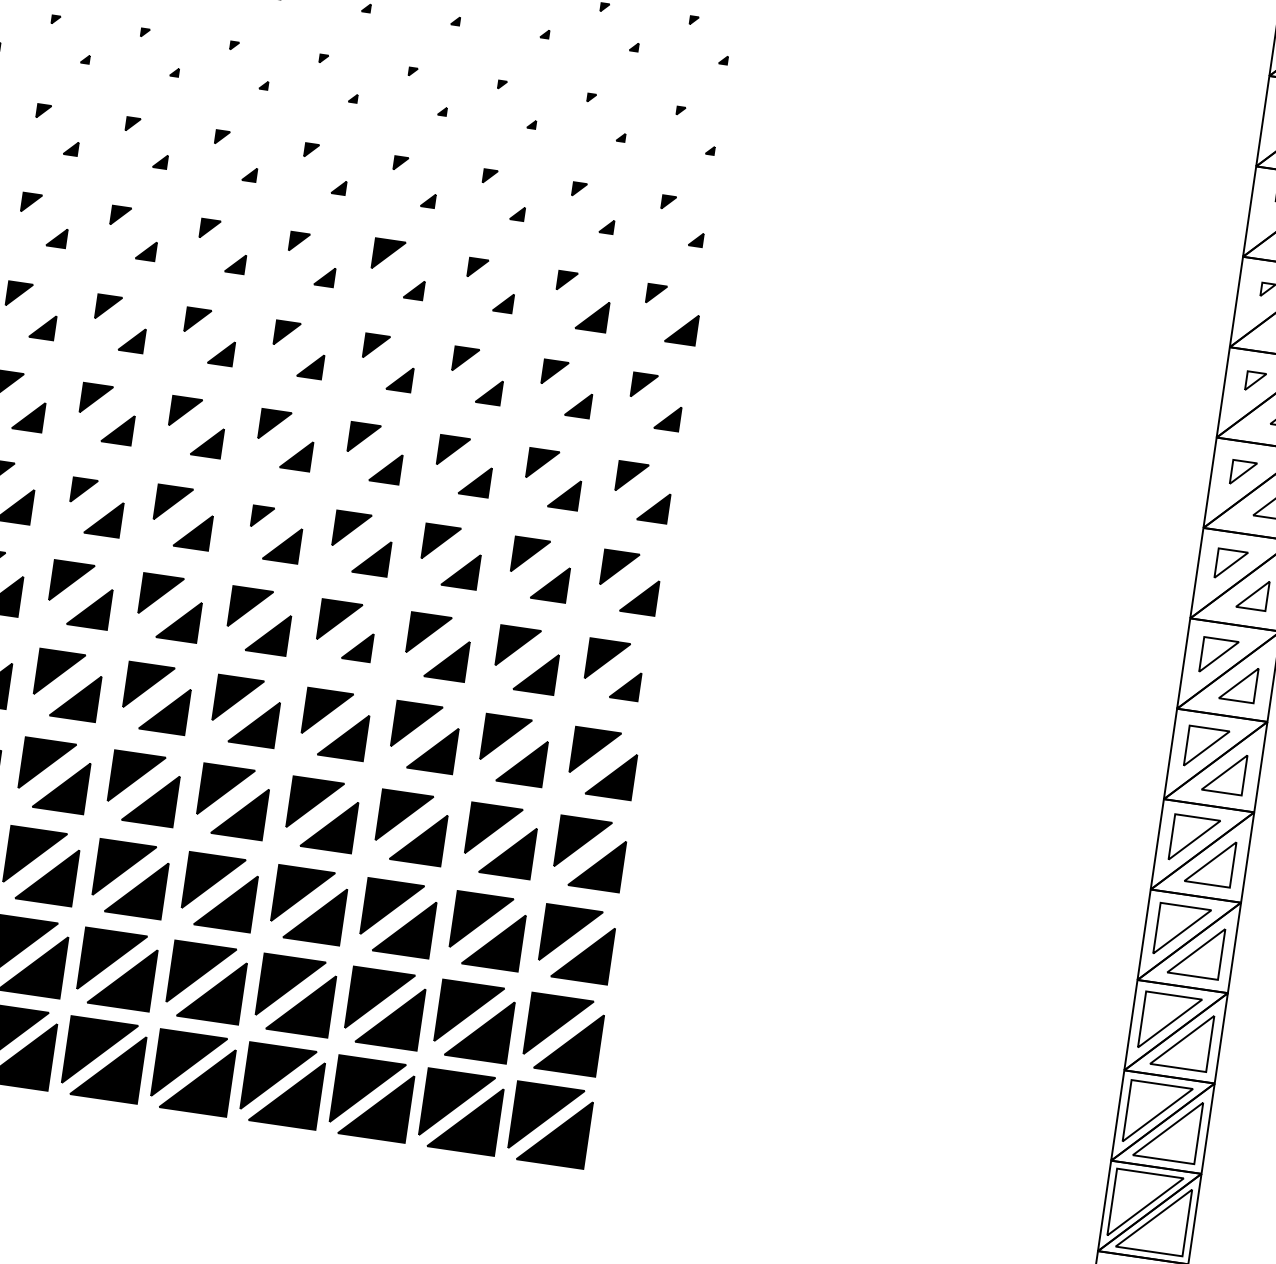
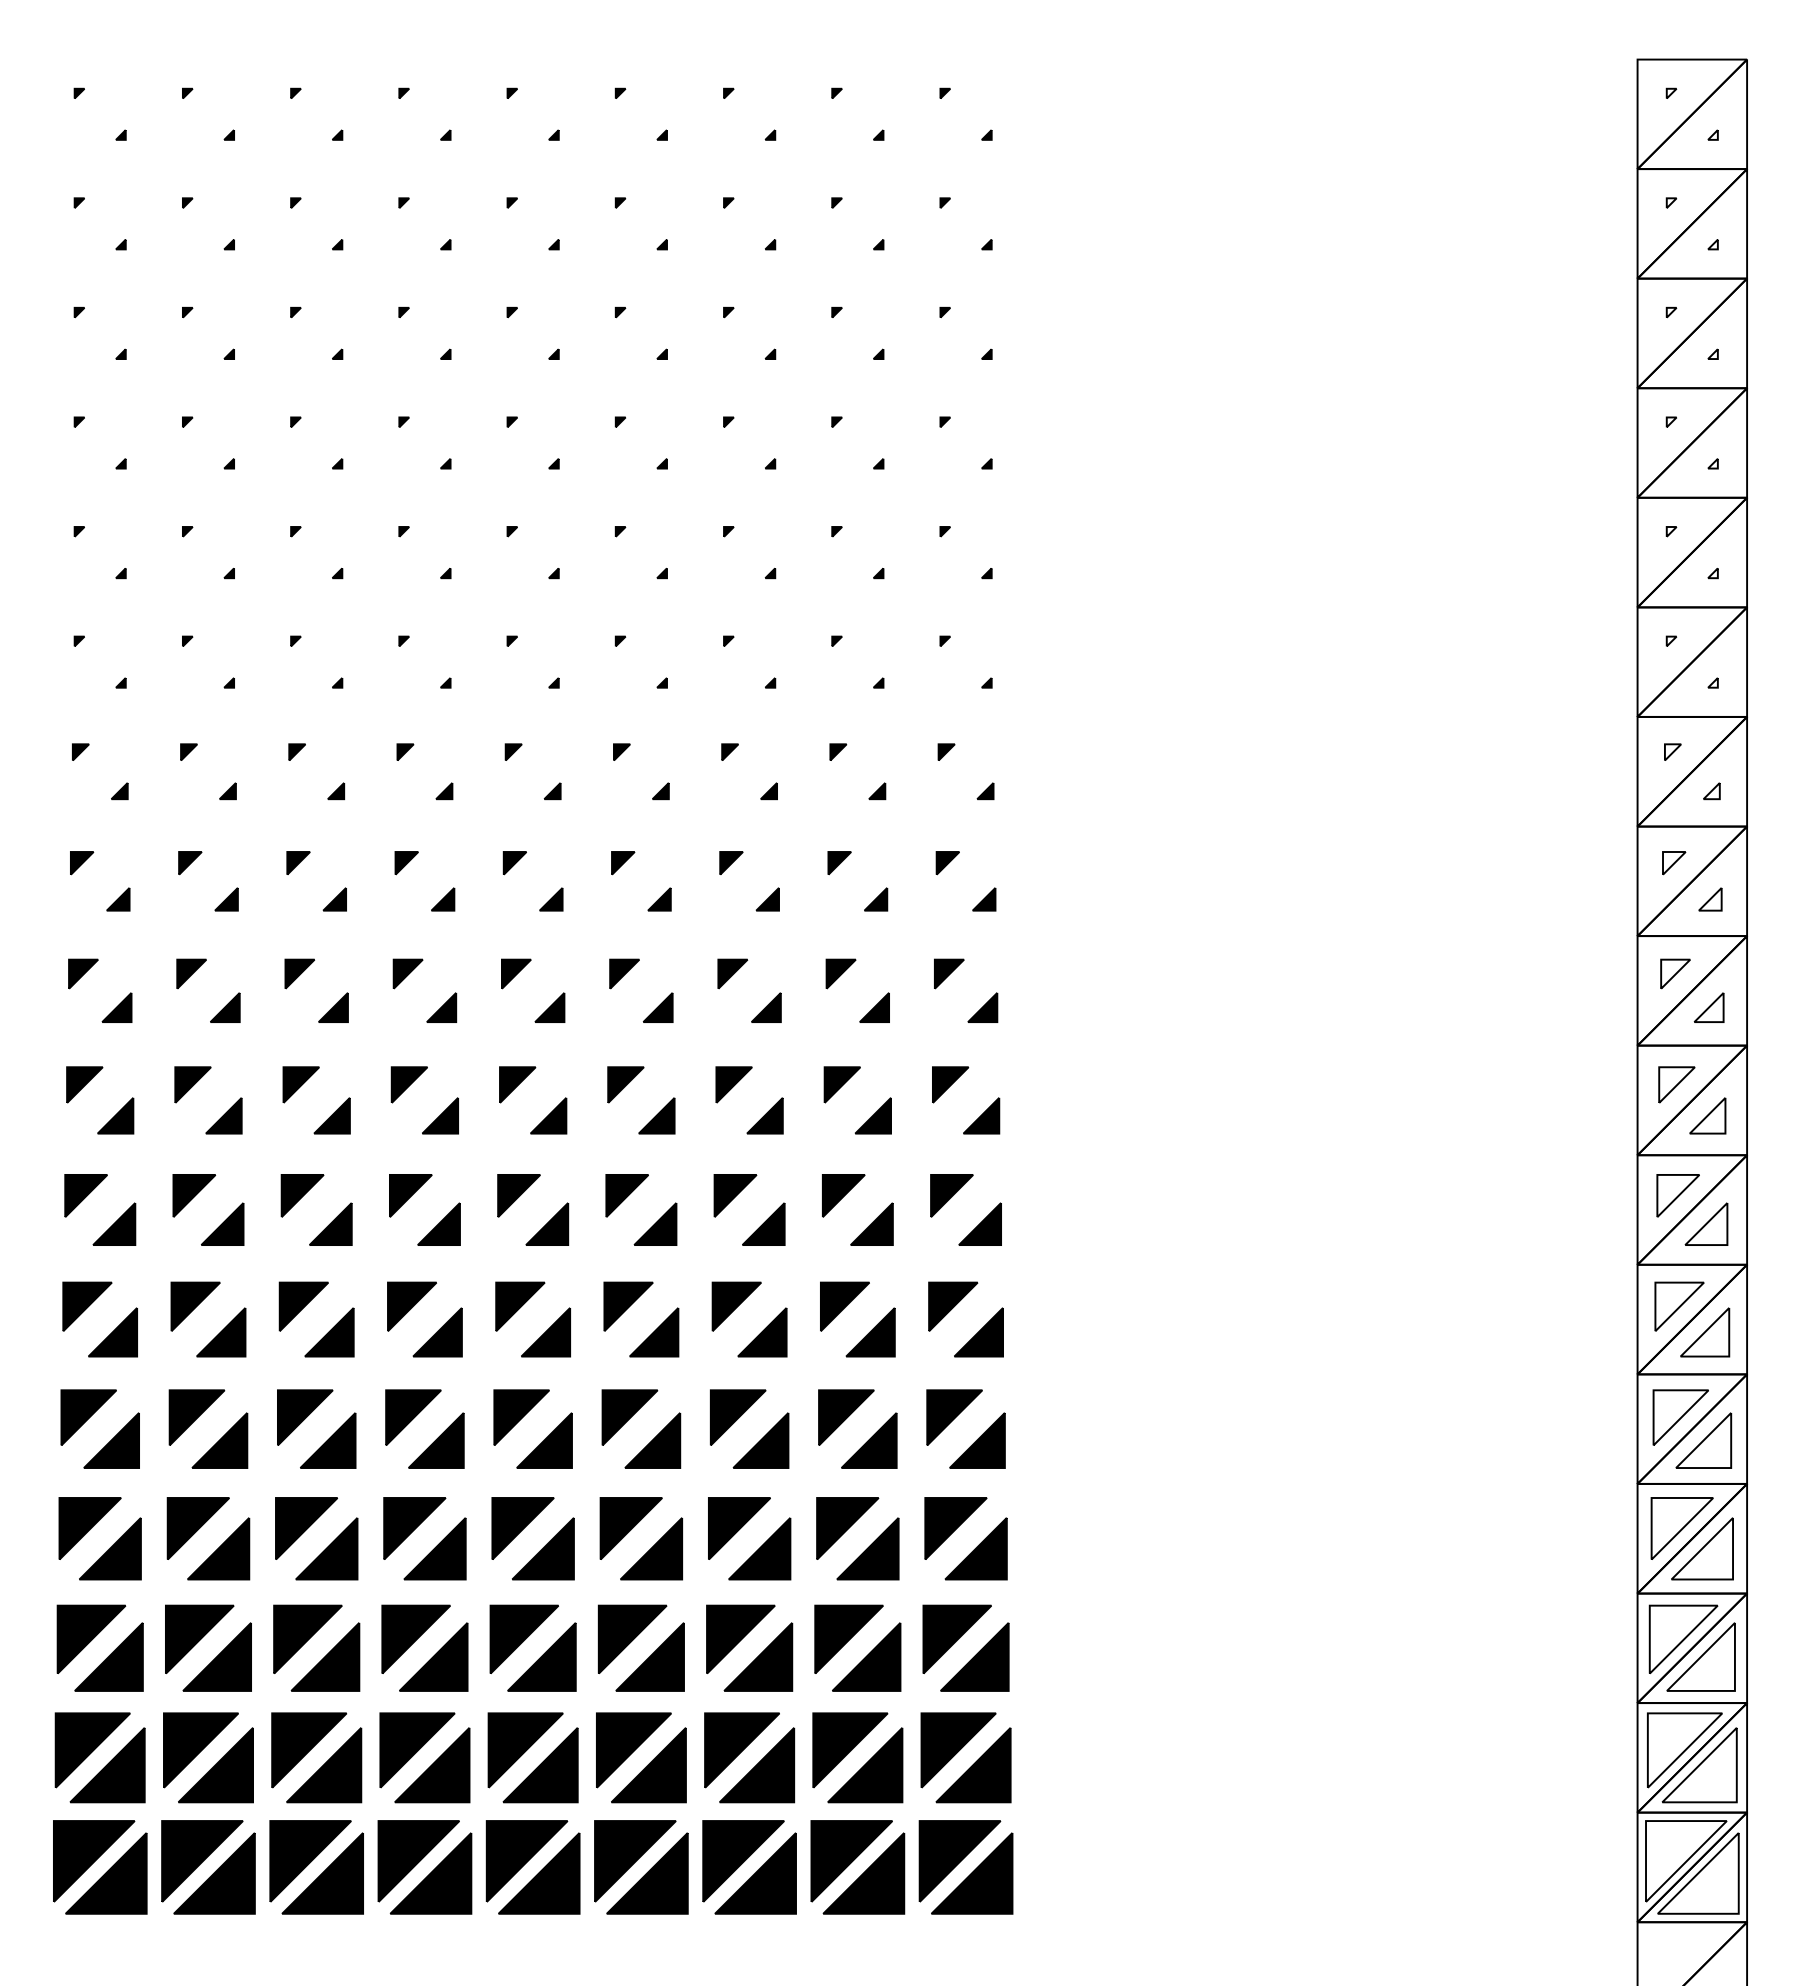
part: (388, 255) -> (623, 863), size x0.62
part: (593, 315) -> (876, 899), size x0.62
part: (682, 328) -> (984, 899), size x0.62
part: (84, 490) -> (302, 1195), size x1.43
part: (262, 516) -> (518, 1195), size x1.67
part: (357, 646) -> (654, 1332), size x1.43
part: (625, 685) -> (978, 1332), size x1.43

